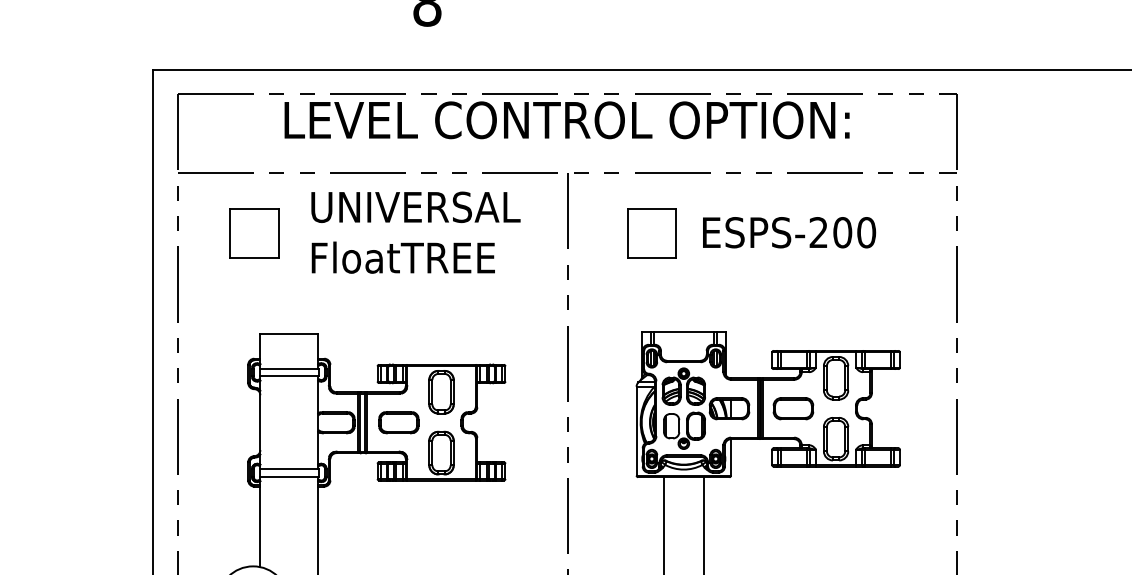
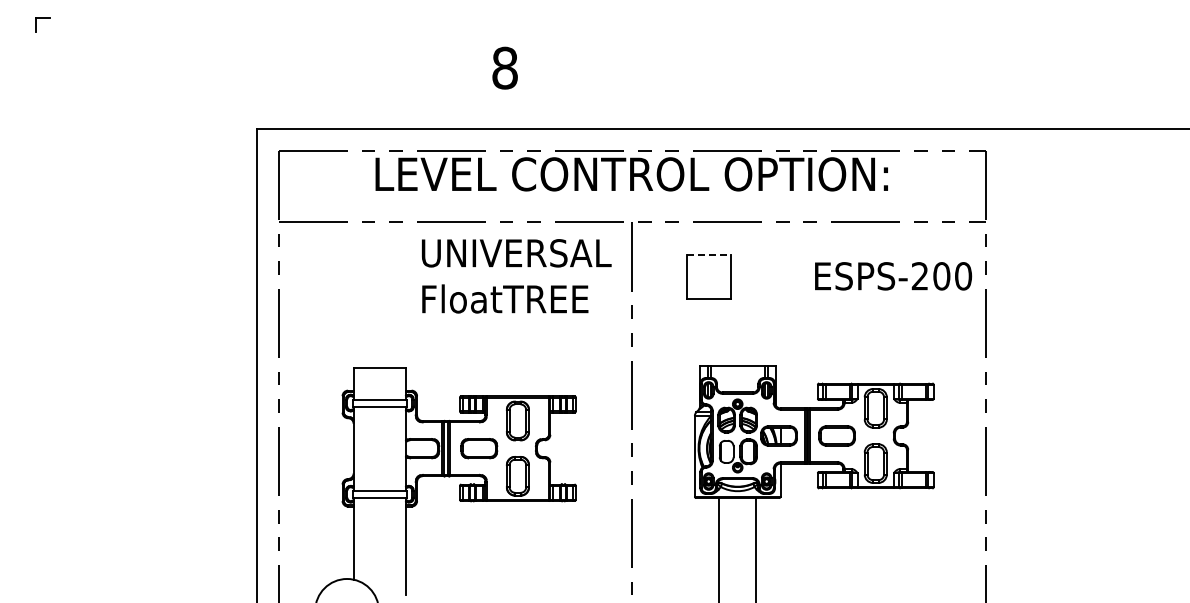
line: (652, 208) -> (709, 254), solid -> dashed
part: (253, 232) -> (347, 276), removed
text: (415, 232) -> (516, 276), moved
text: (789, 232) -> (893, 276), moved

